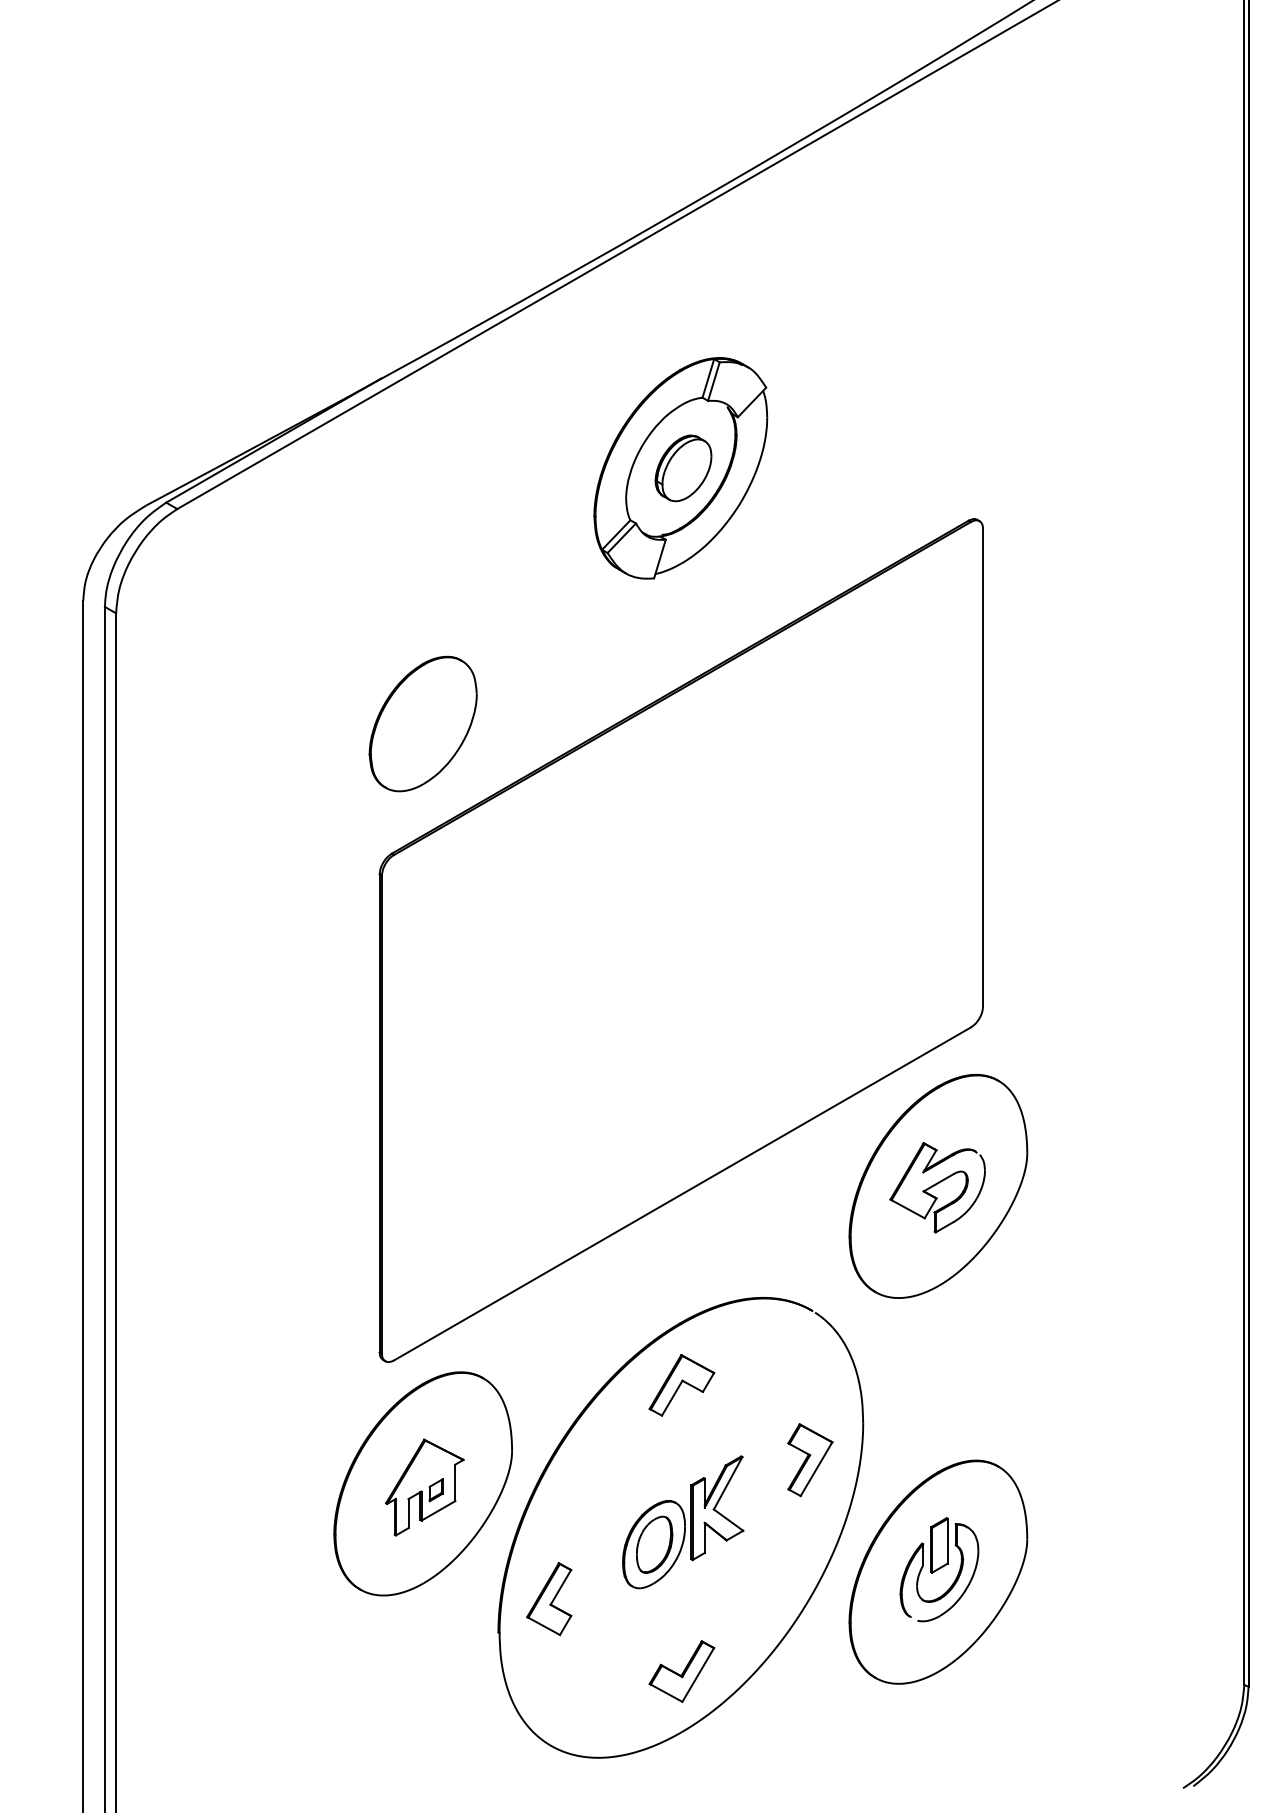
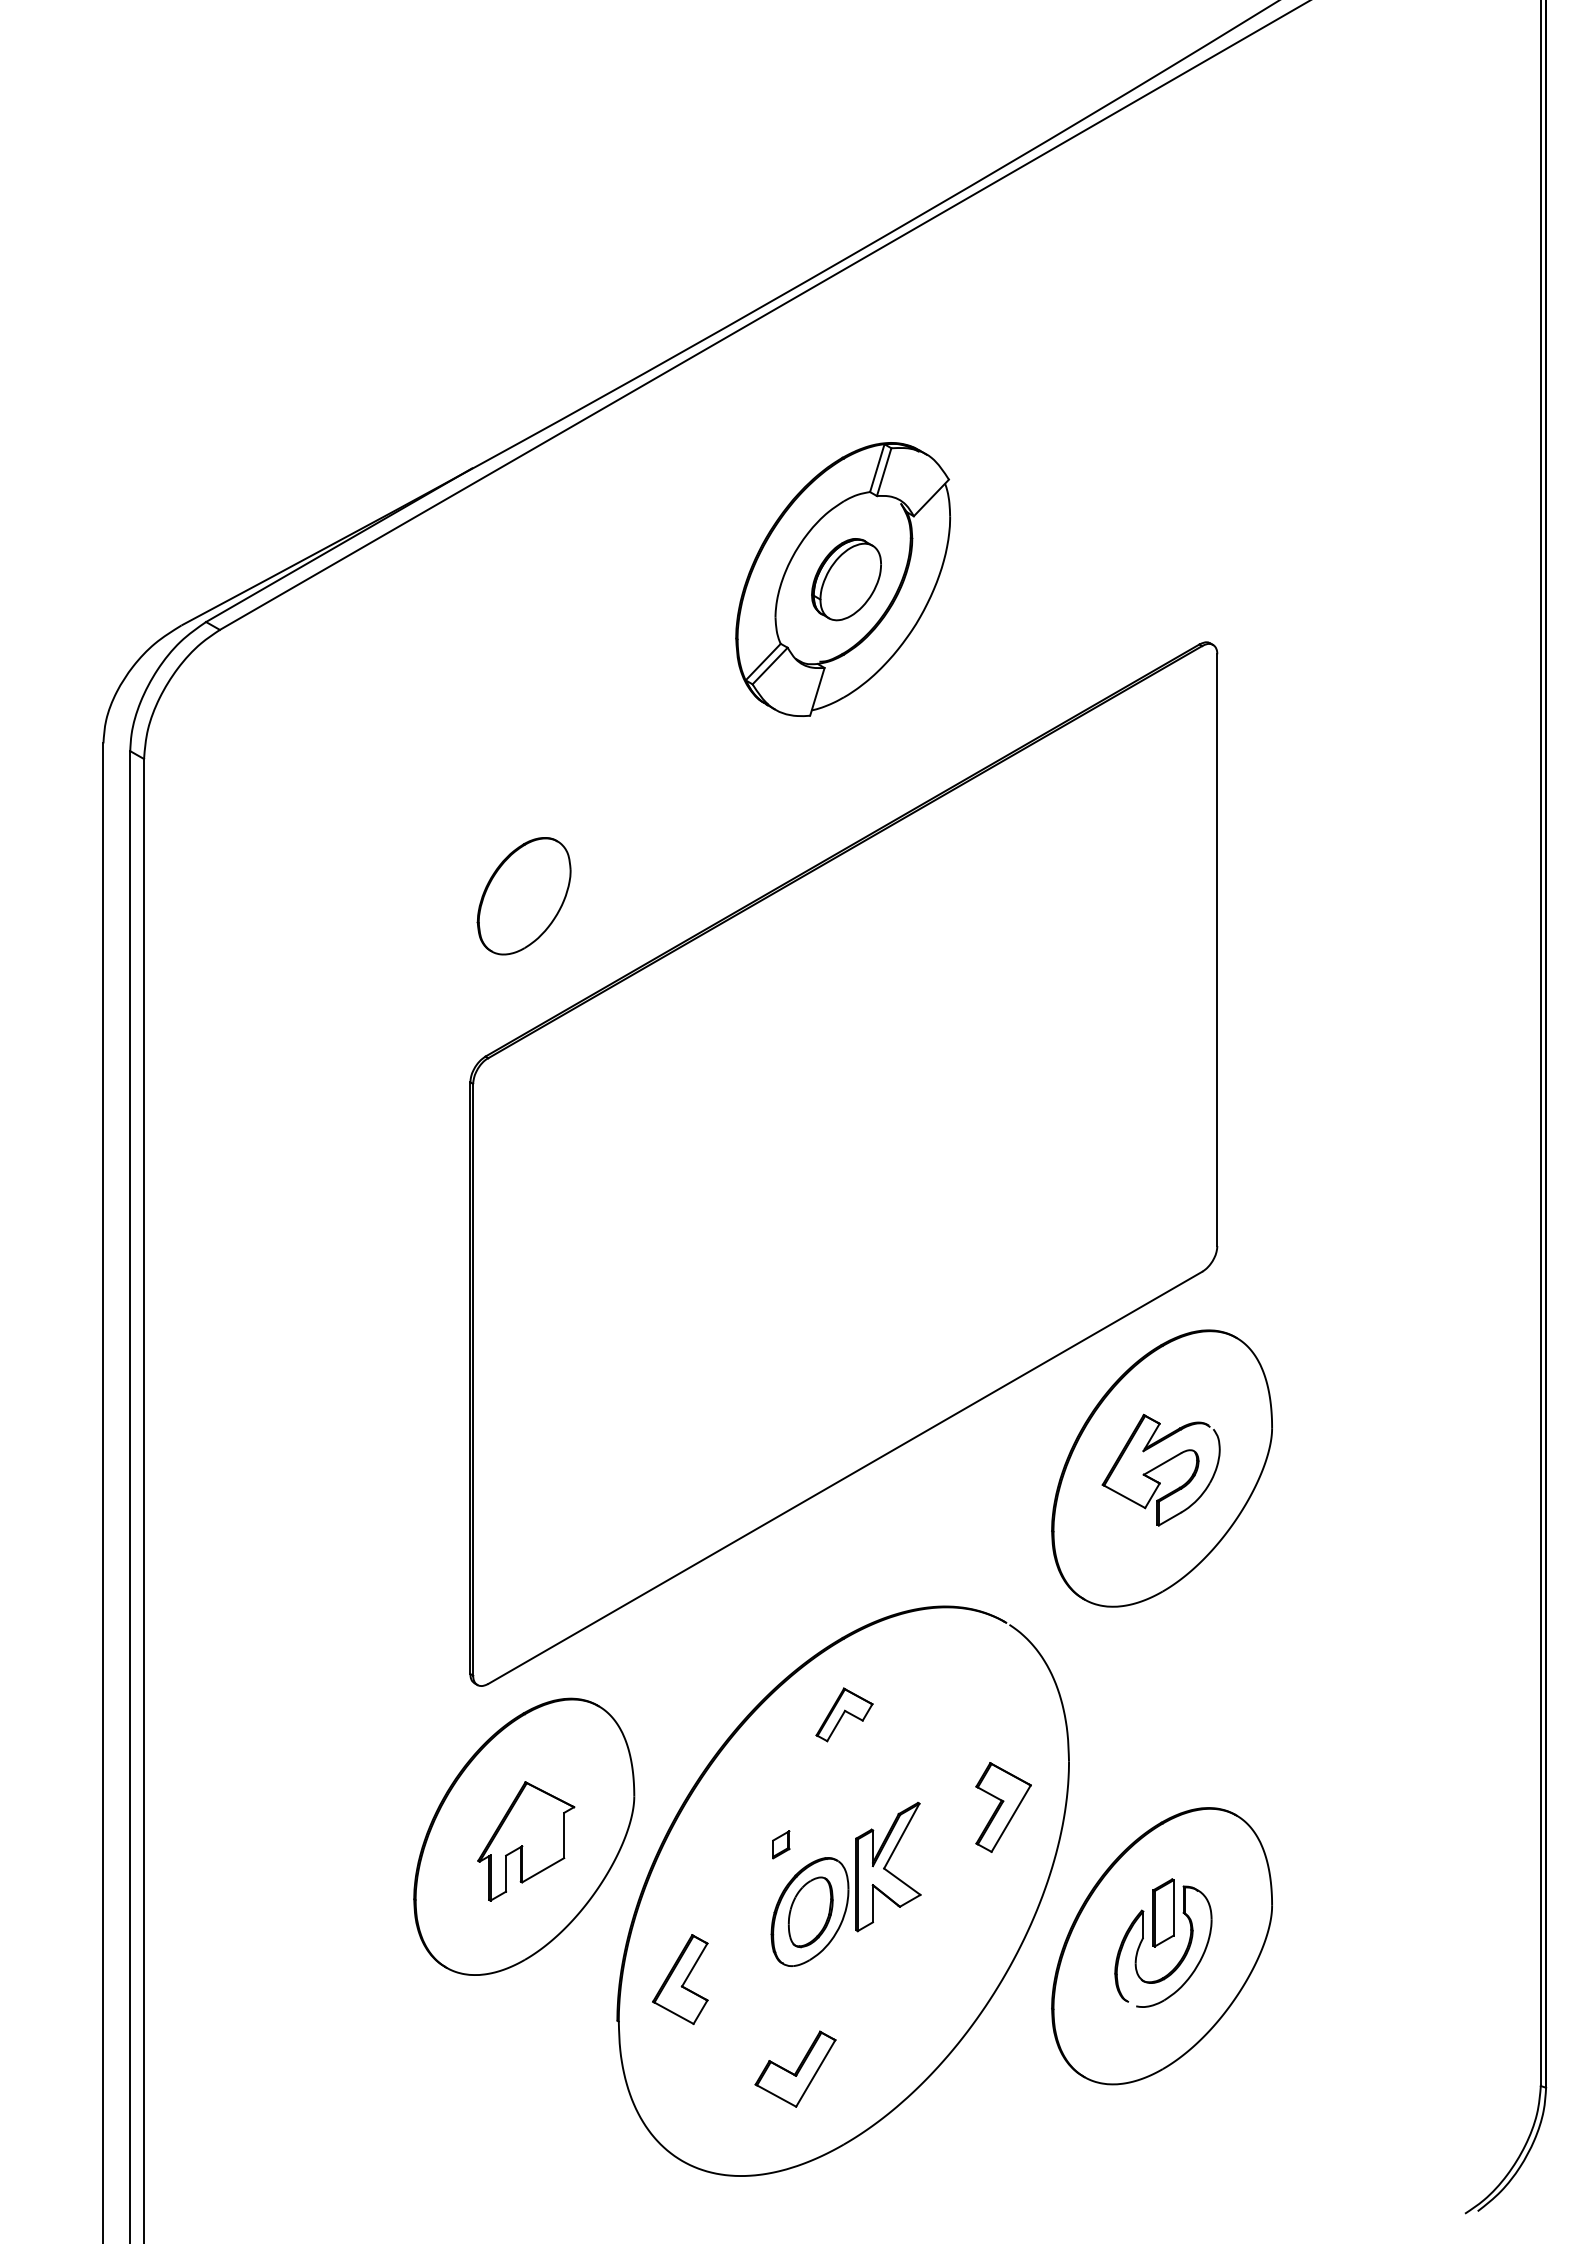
part: (422, 724) -> (523, 896), size x0.7
part: (681, 1385) -> (844, 1714), size x0.7
part: (436, 1490) -> (781, 1844), moved
part: (681, 1670) -> (795, 2068), moved

